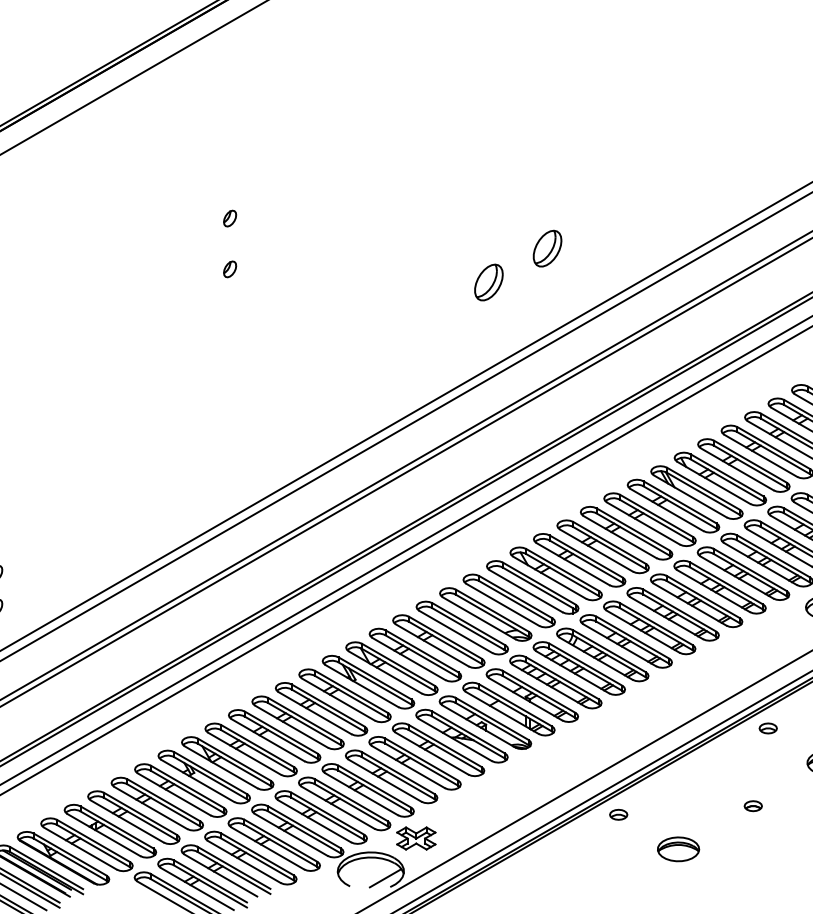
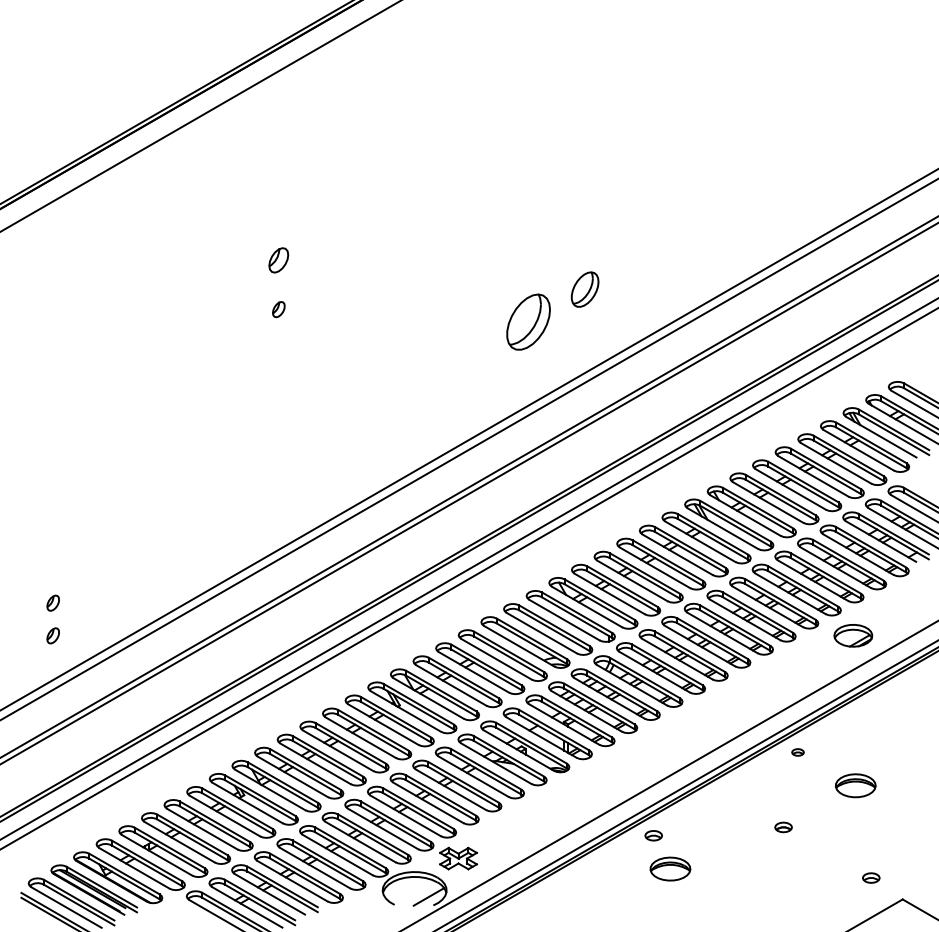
part: (229, 218) -> (278, 260), size x1.6
part: (488, 282) -> (528, 322), size x1.6
part: (767, 728) -> (797, 752), size x0.7
part: (678, 848) -> (670, 868), moved

